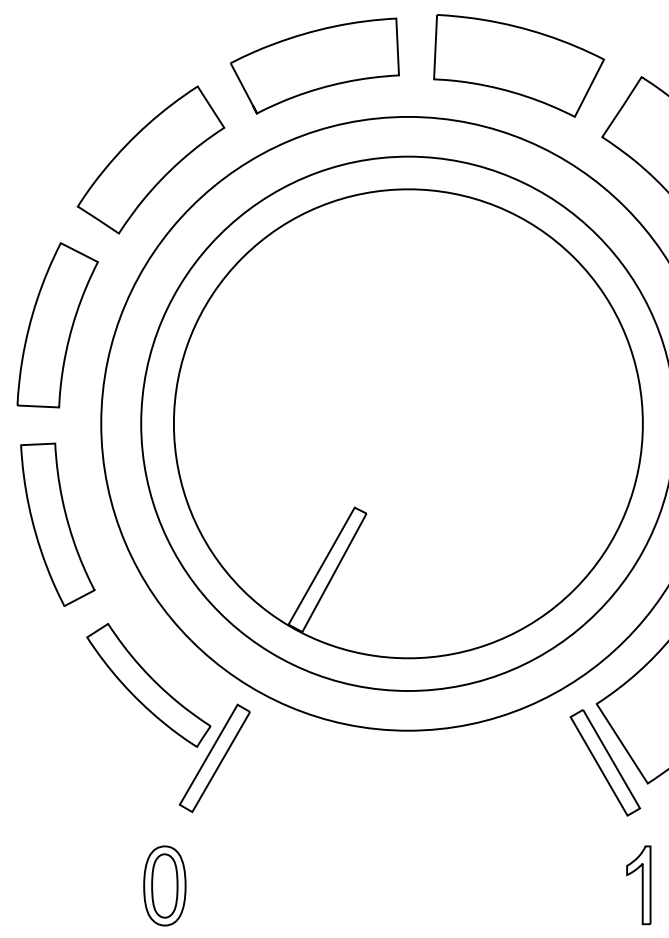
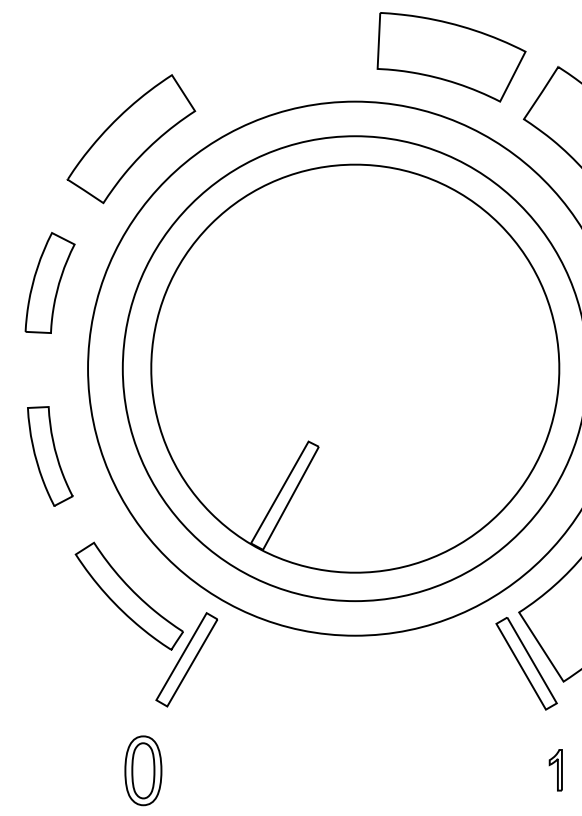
part: (314, 65) -> (273, 56), removed
part: (57, 325) -> (49, 283), size x0.7
part: (57, 524) -> (49, 456), size x0.7
part: (638, 885) -> (555, 770), size x0.6

